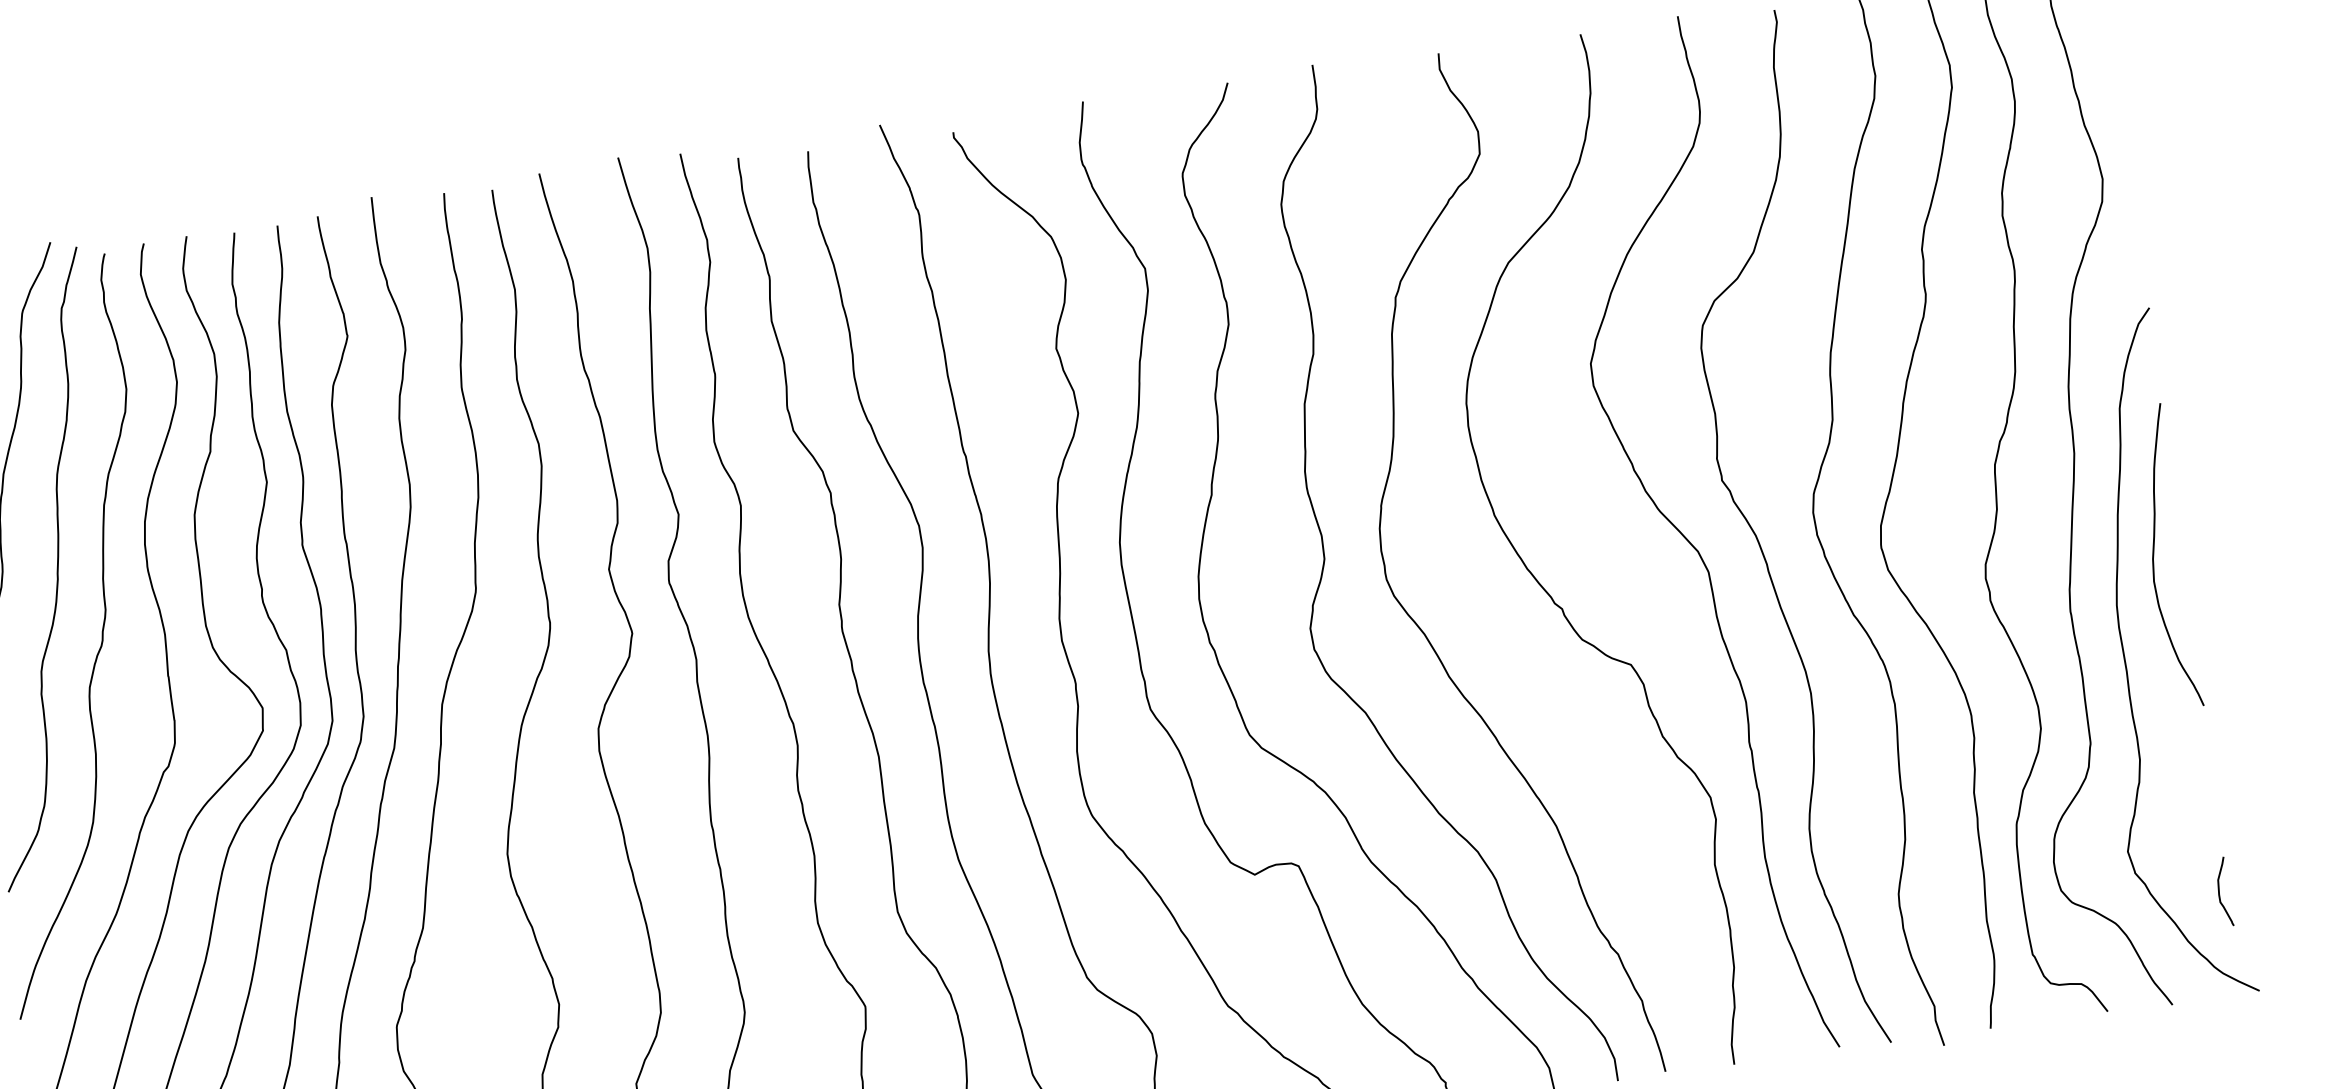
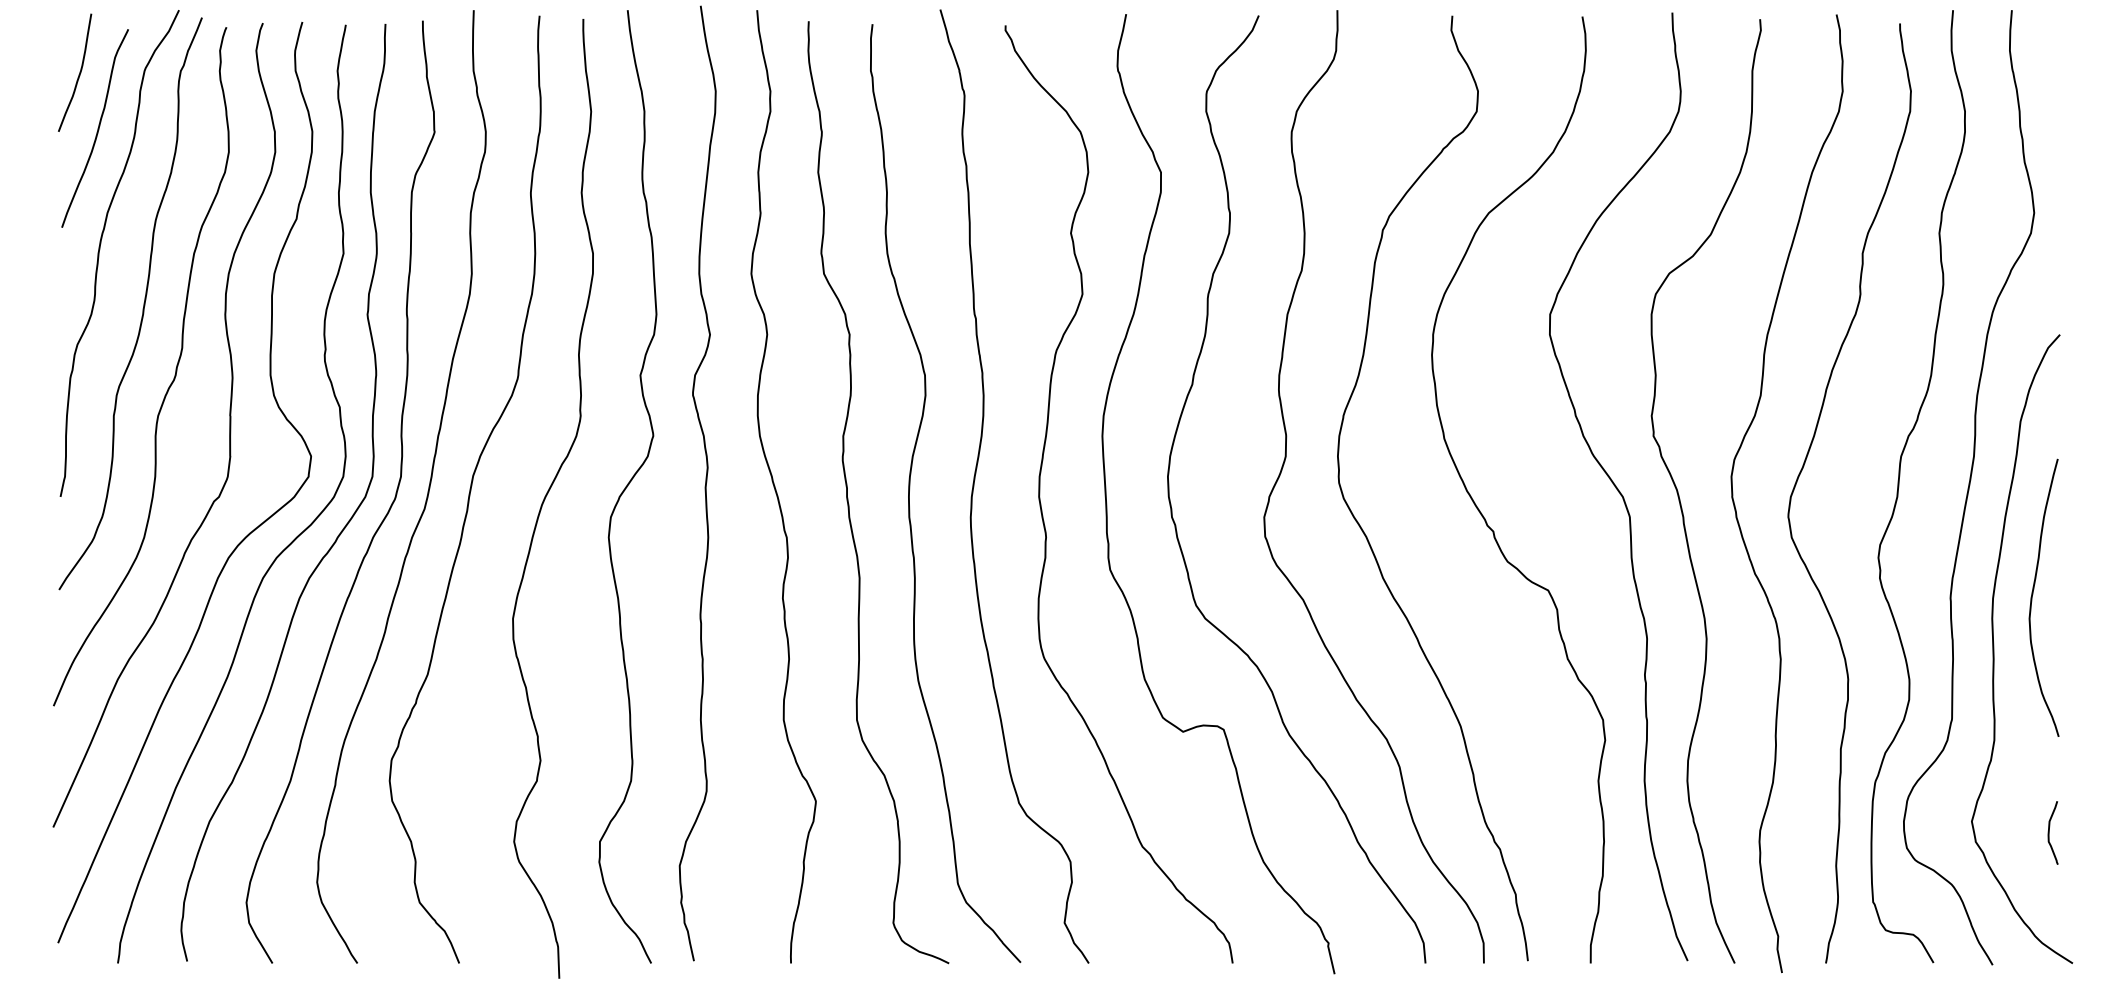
curve: (2154, 554) -> (2033, 594), moved
curve: (2219, 892) -> (2049, 832), moved

